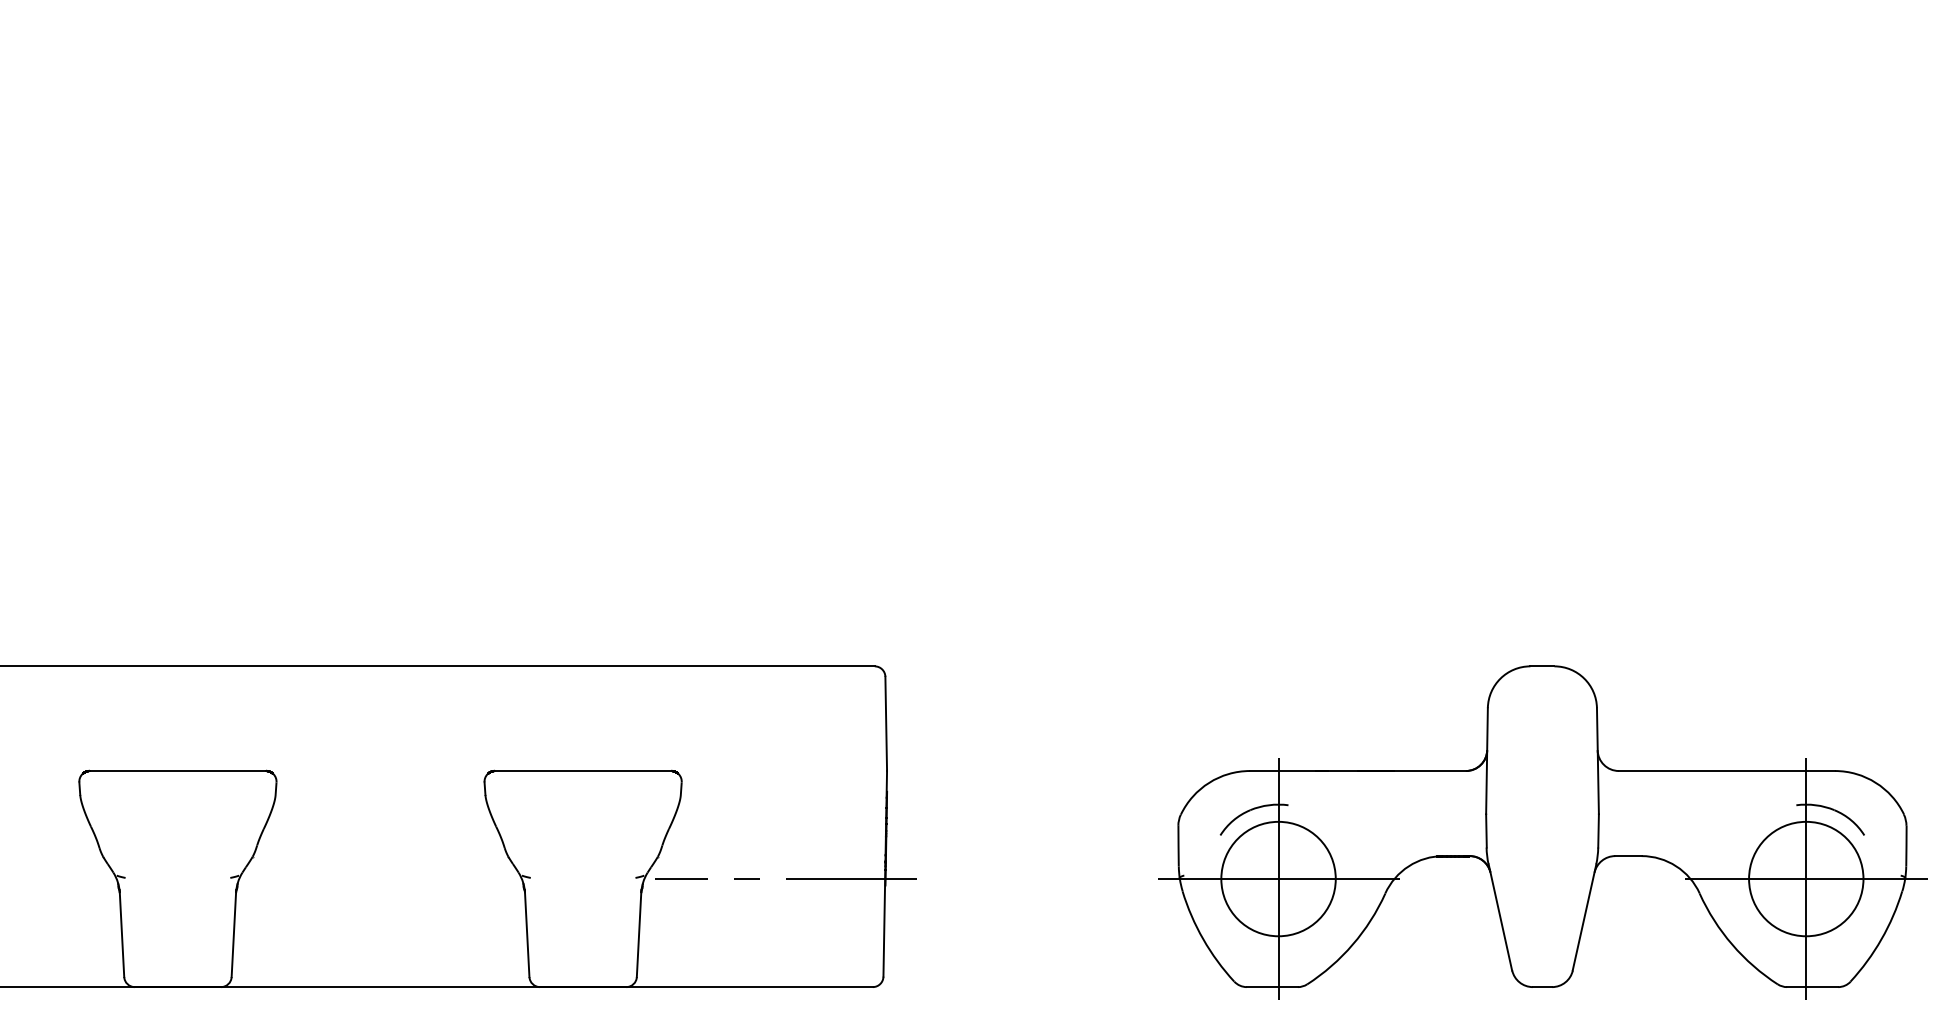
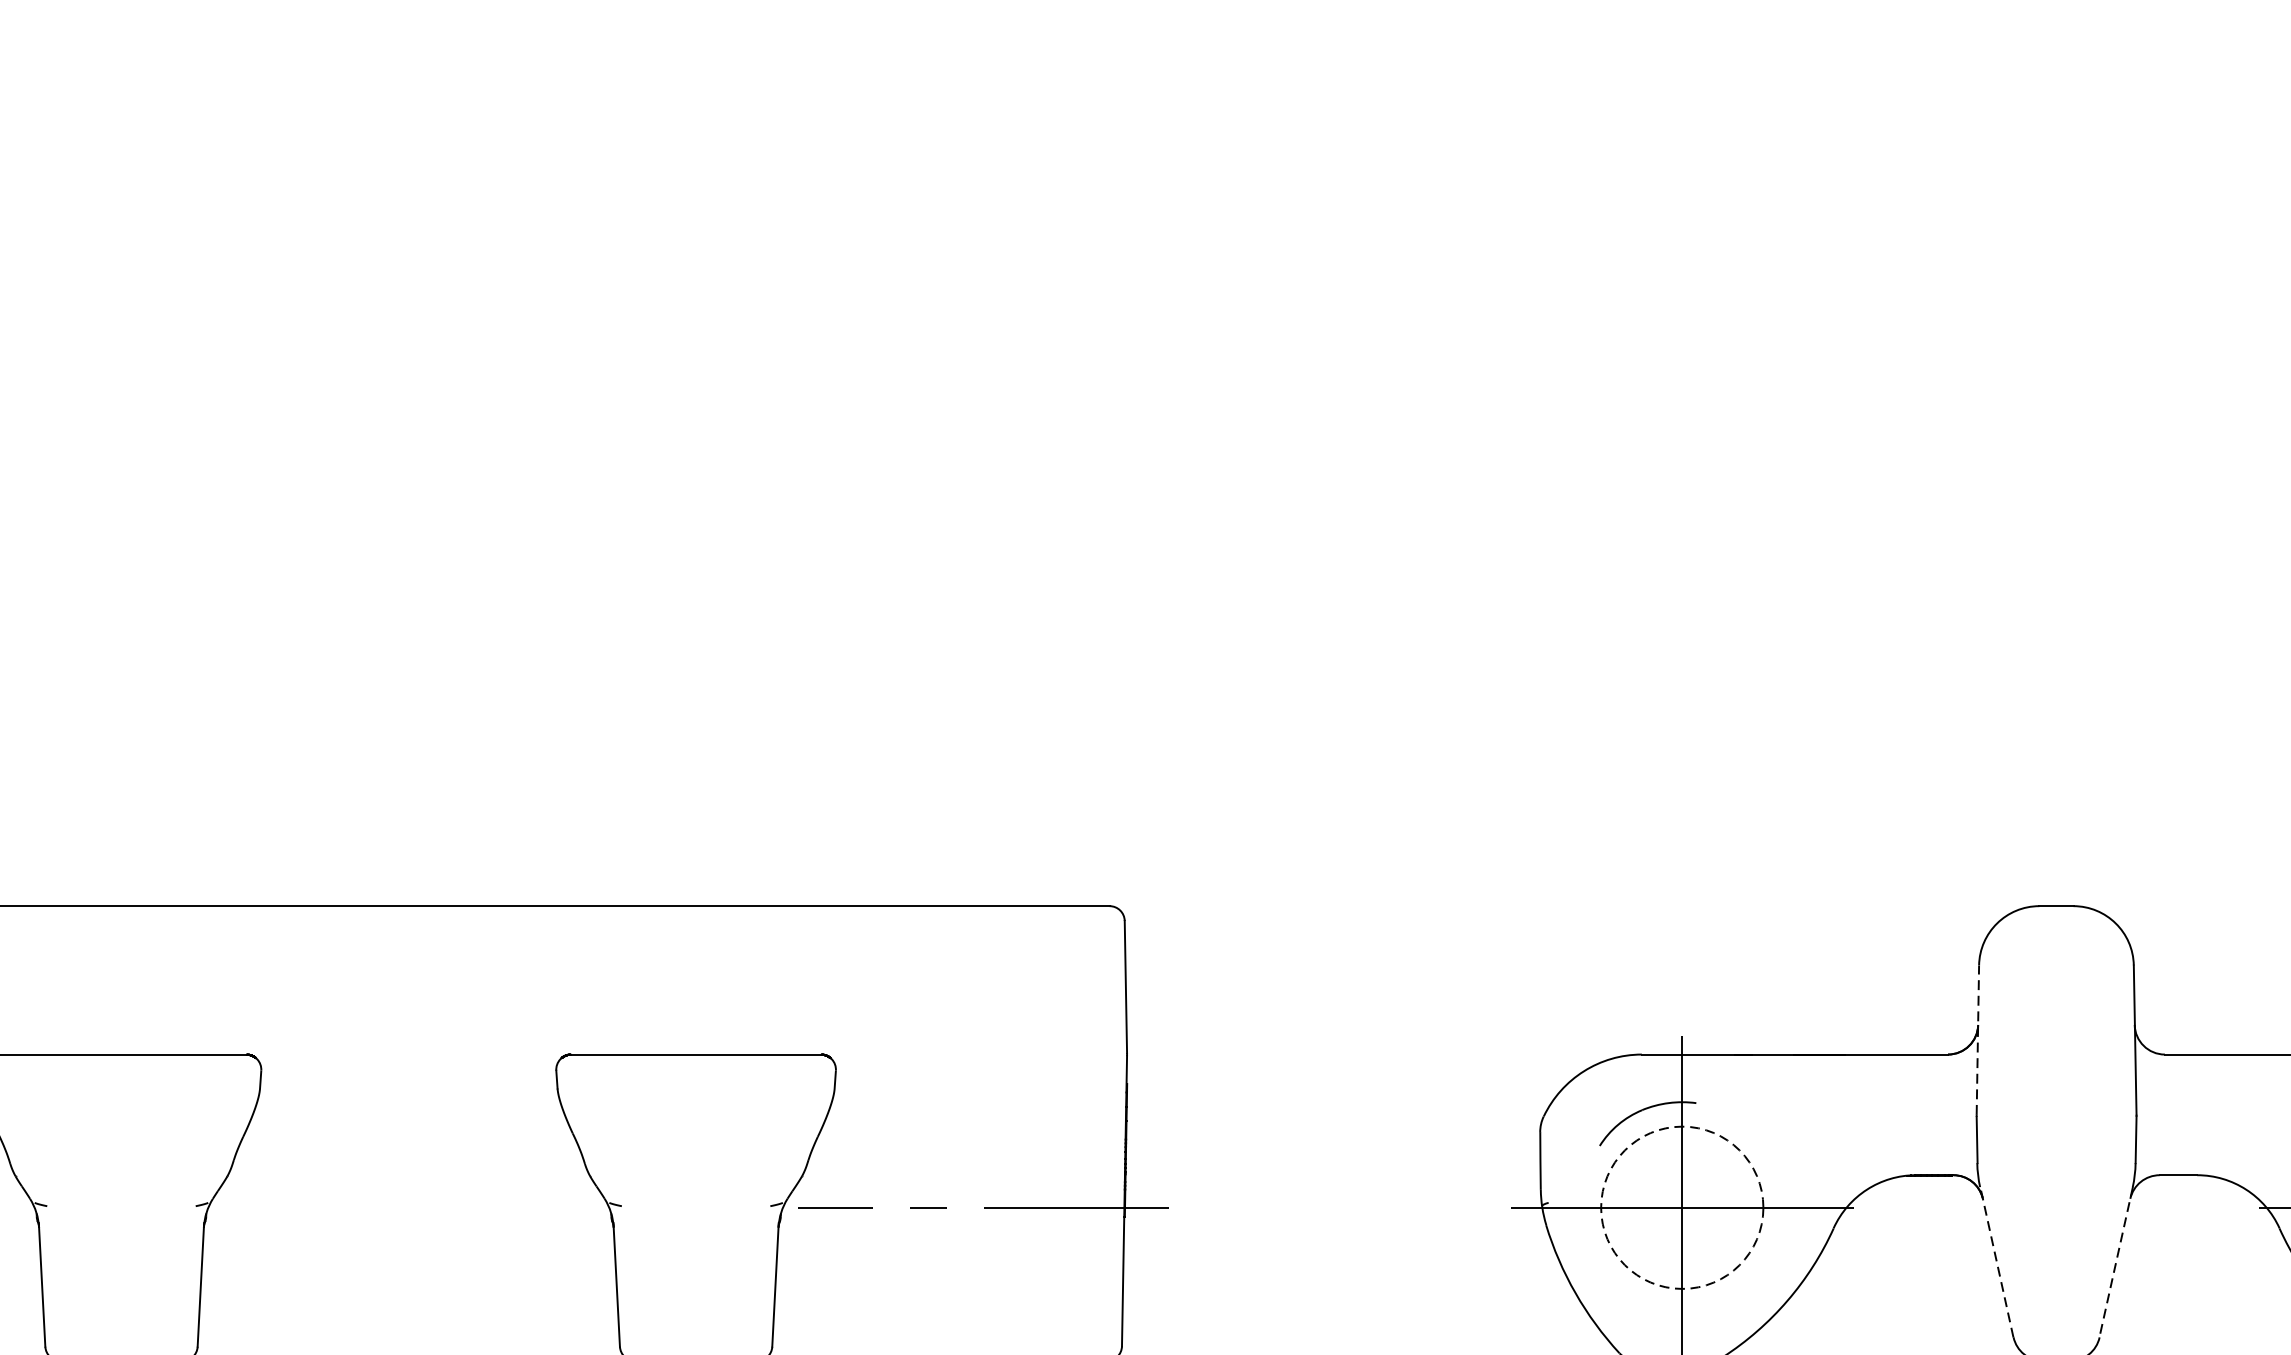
line: (1487, 760) -> (1978, 1039), solid -> dashed
circle: (1278, 878) -> (1682, 1206), solid -> dashed
line: (1500, 916) -> (1997, 1260), solid -> dashed
line: (1584, 917) -> (2116, 1262), solid -> dashed

